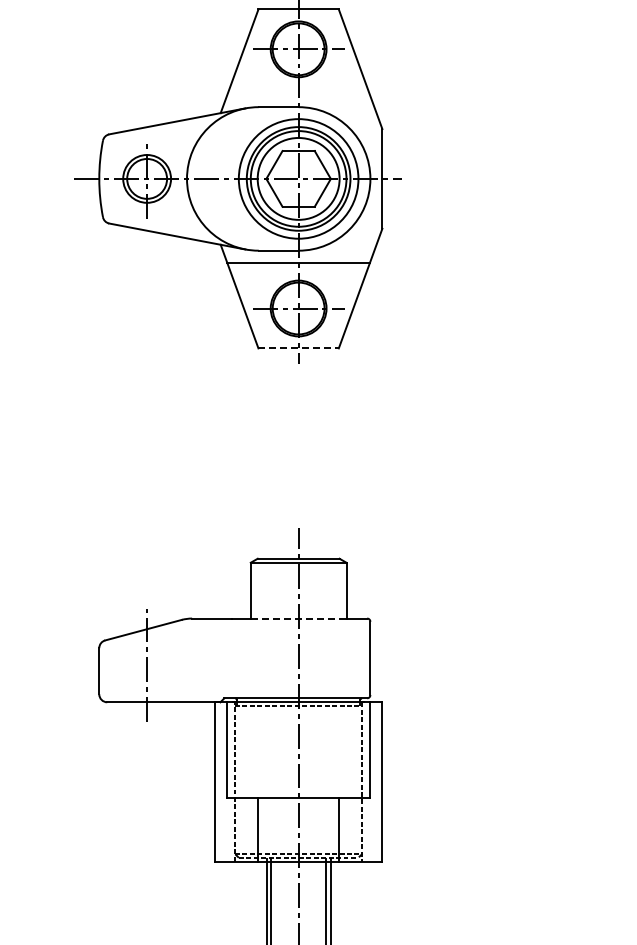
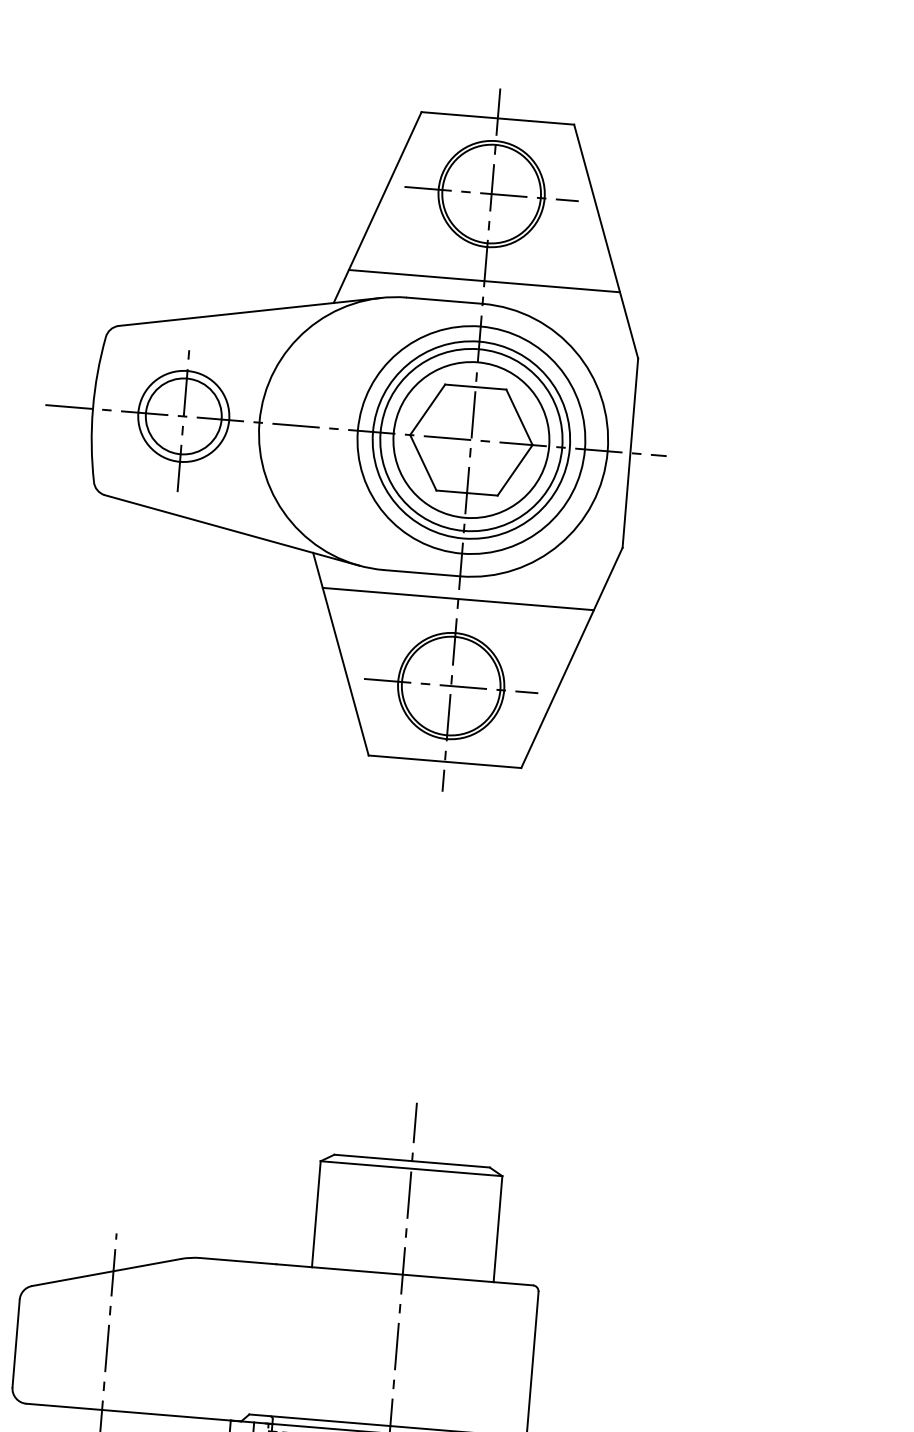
line: (298, 95) -> (484, 281), added
line: (299, 348) -> (446, 762), dashed -> solid
line: (298, 618) -> (402, 1274), dashed -> solid

